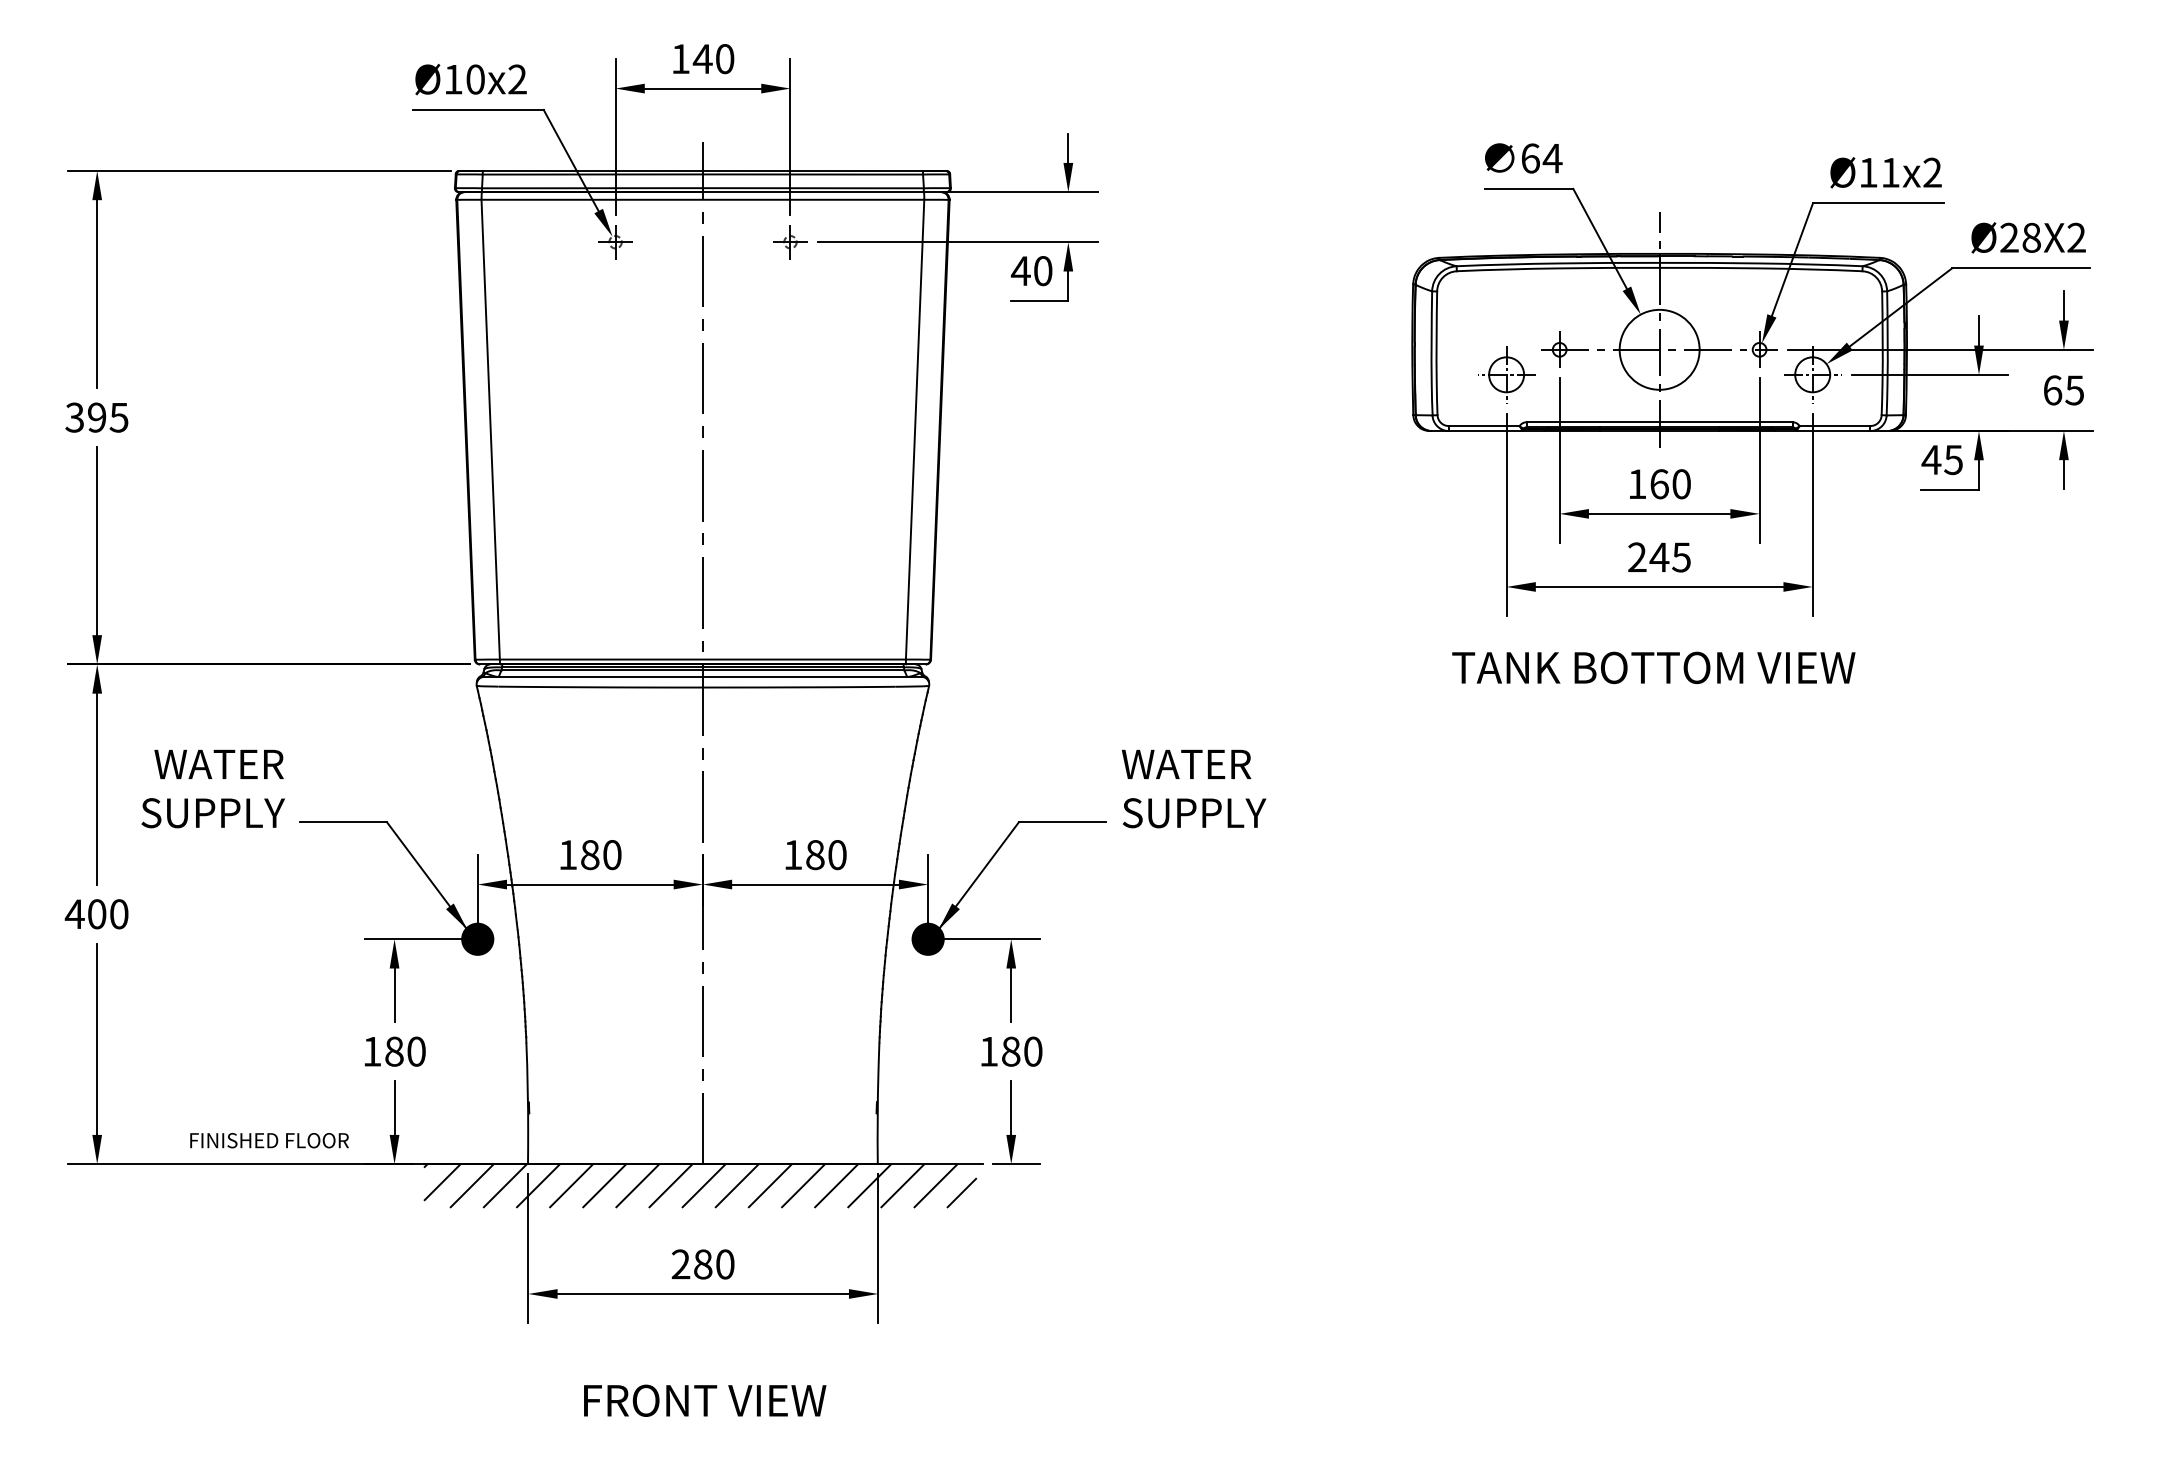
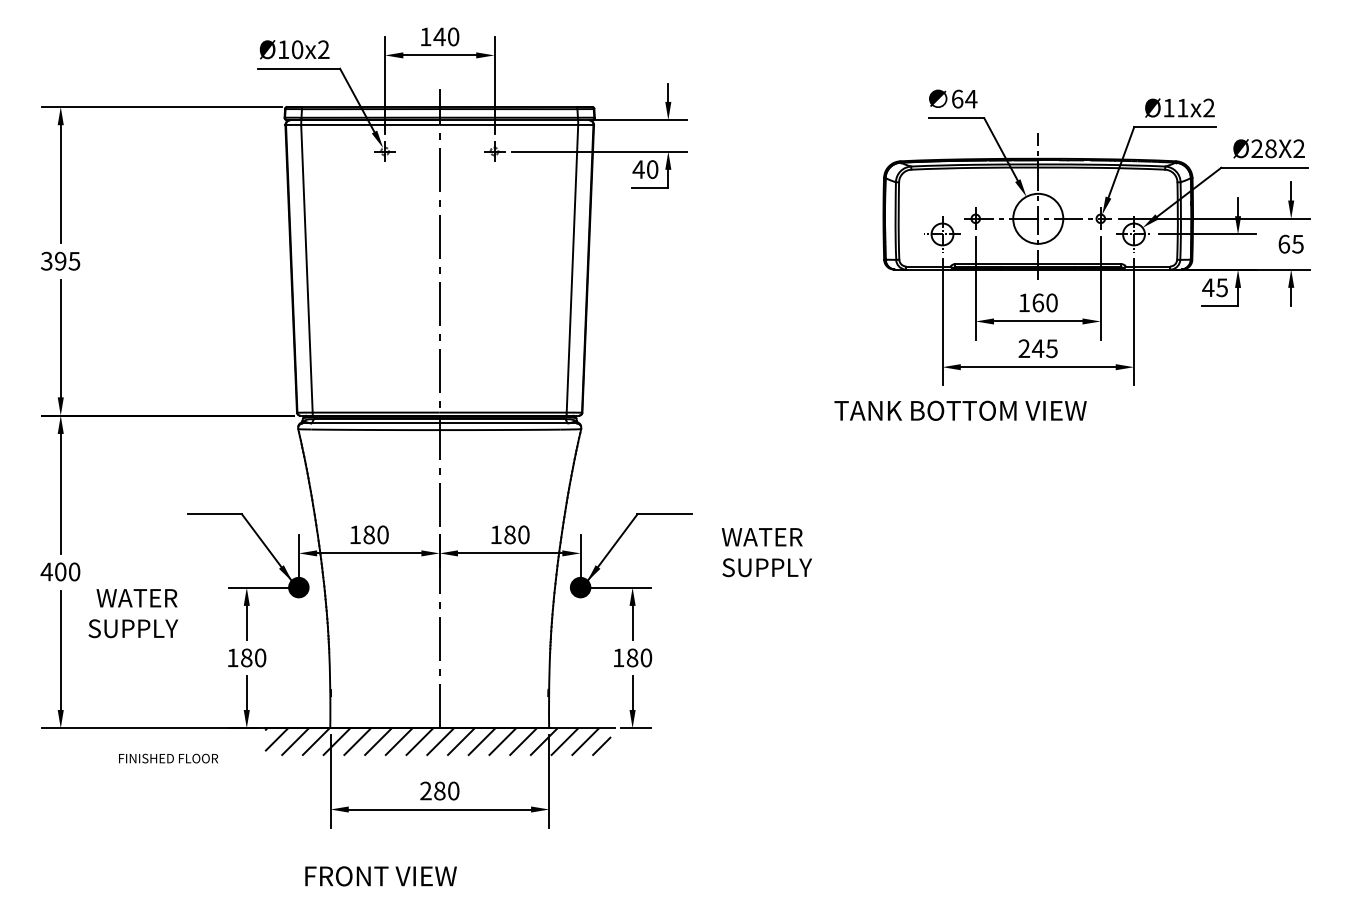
text: (1653, 667) -> (960, 410), moved
text: (213, 788) -> (133, 613), moved
text: (1193, 788) -> (766, 552), moved
text: (269, 1140) -> (168, 758), moved
text: (704, 1401) -> (380, 876), moved

